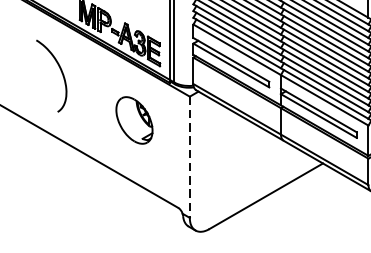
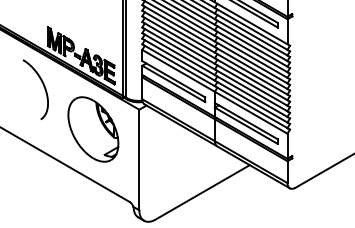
curve: (60, 73) -> (43, 87), moved
part: (134, 120) -> (93, 129), size x1.67
line: (190, 157) -> (139, 160), dashed -> solid

